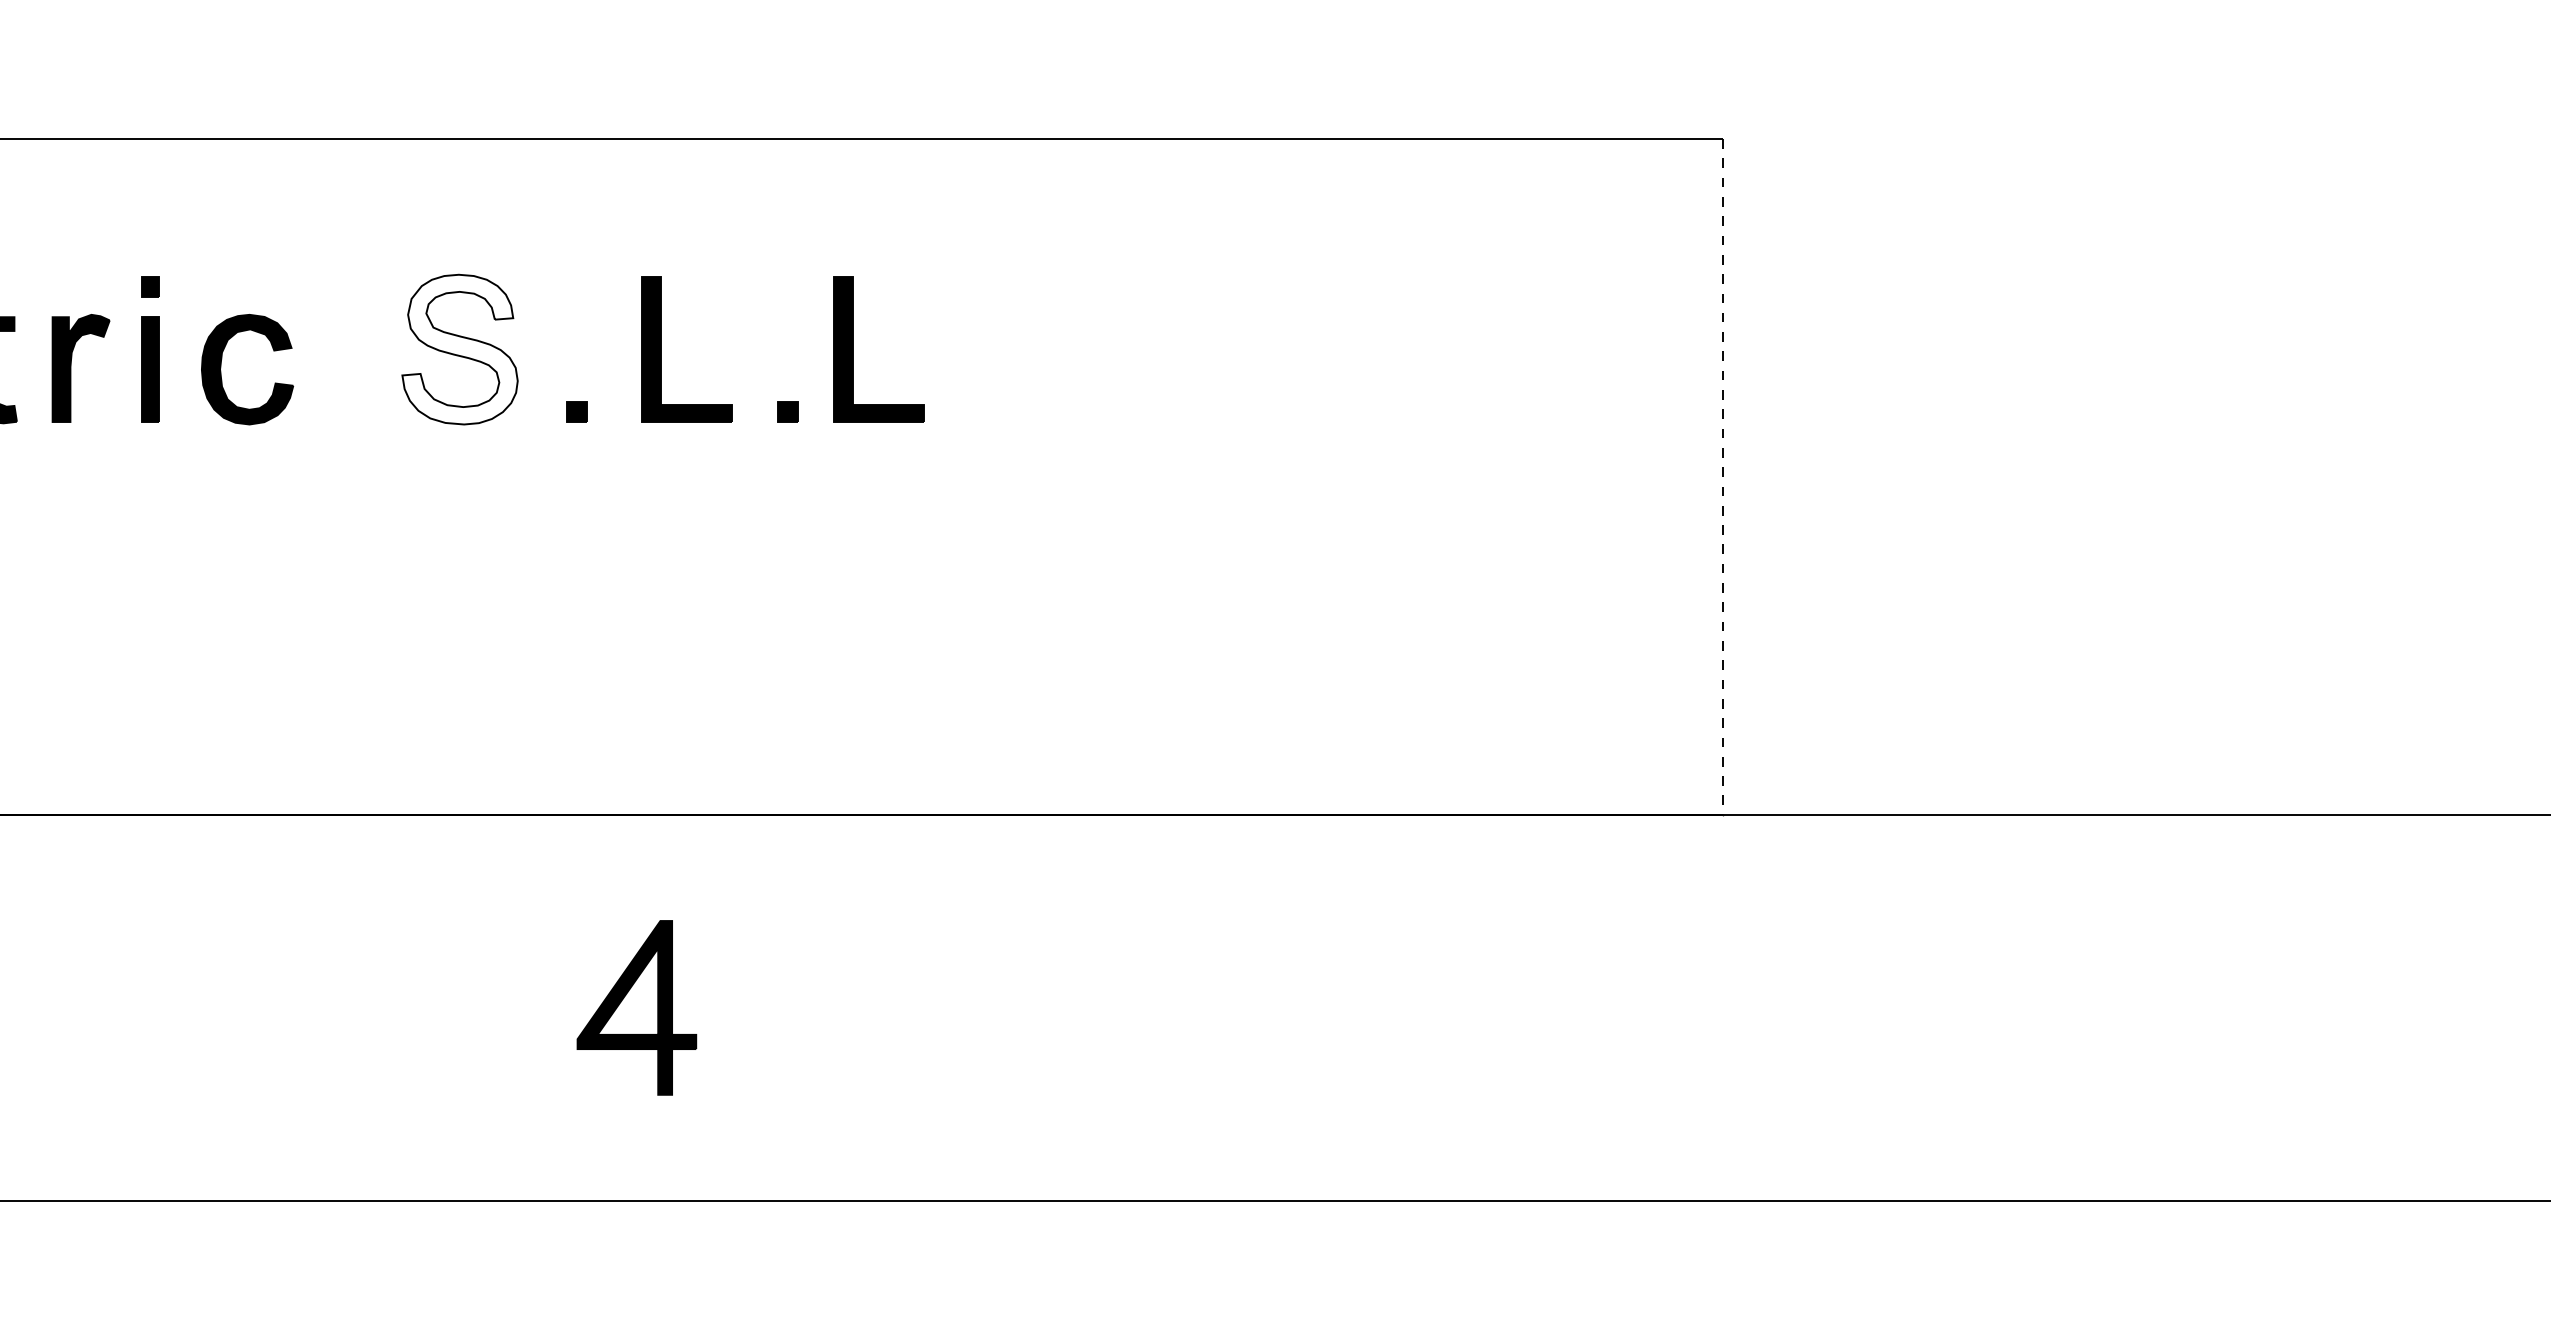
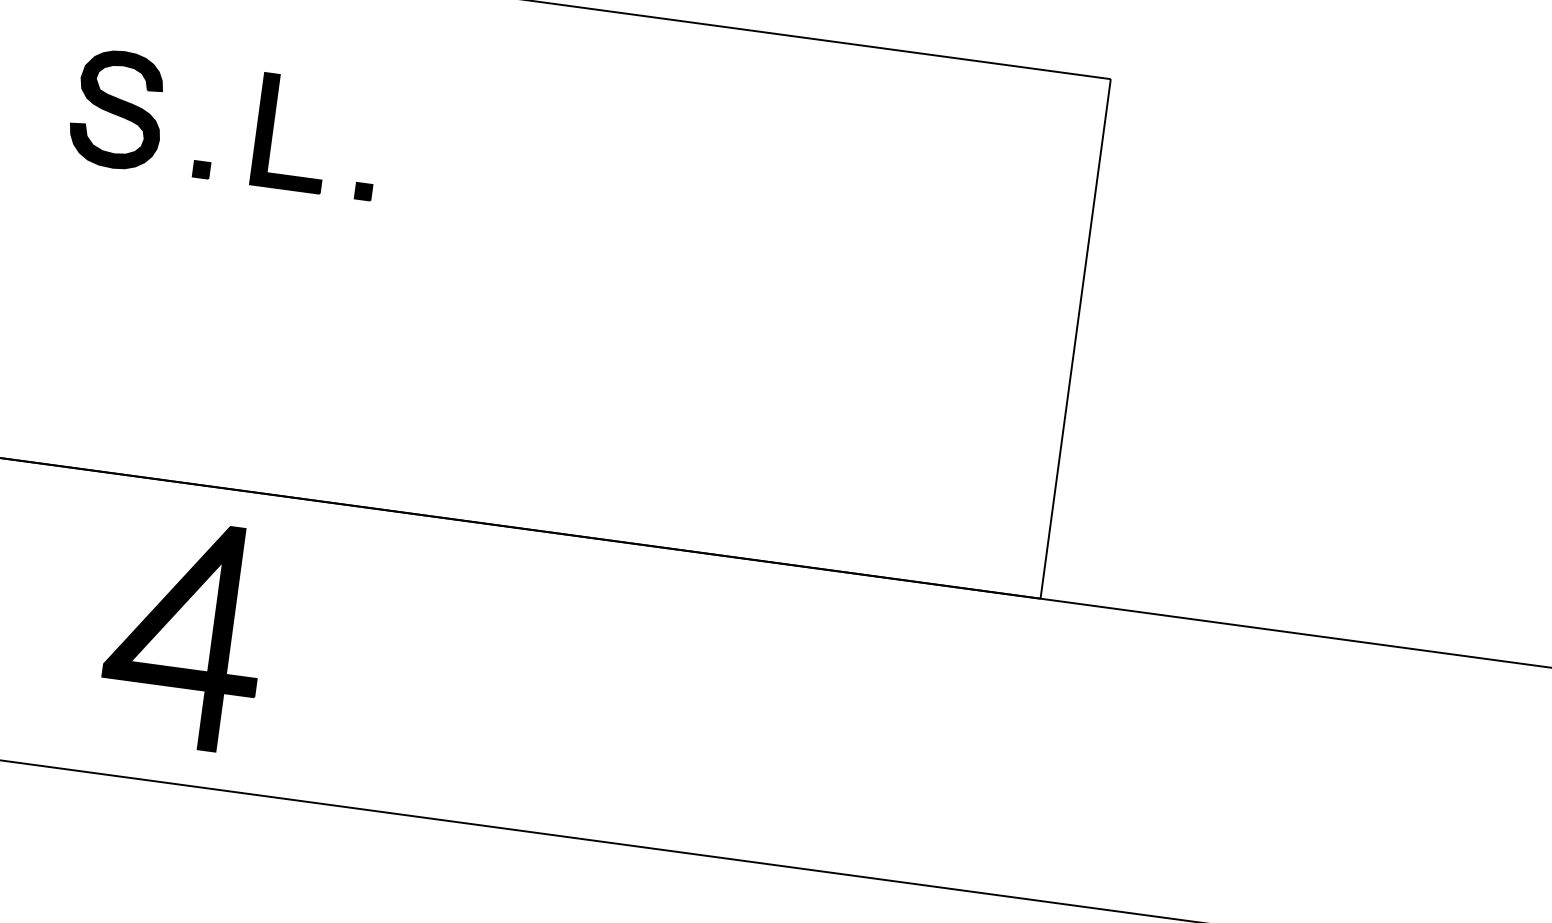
fill: (459, 349) -> (117, 109), added
part: (853, 349) -> (420, 150), removed
line: (1723, 476) -> (1076, 338), dashed -> solid
part: (636, 1007) -> (185, 633), size x1.67

